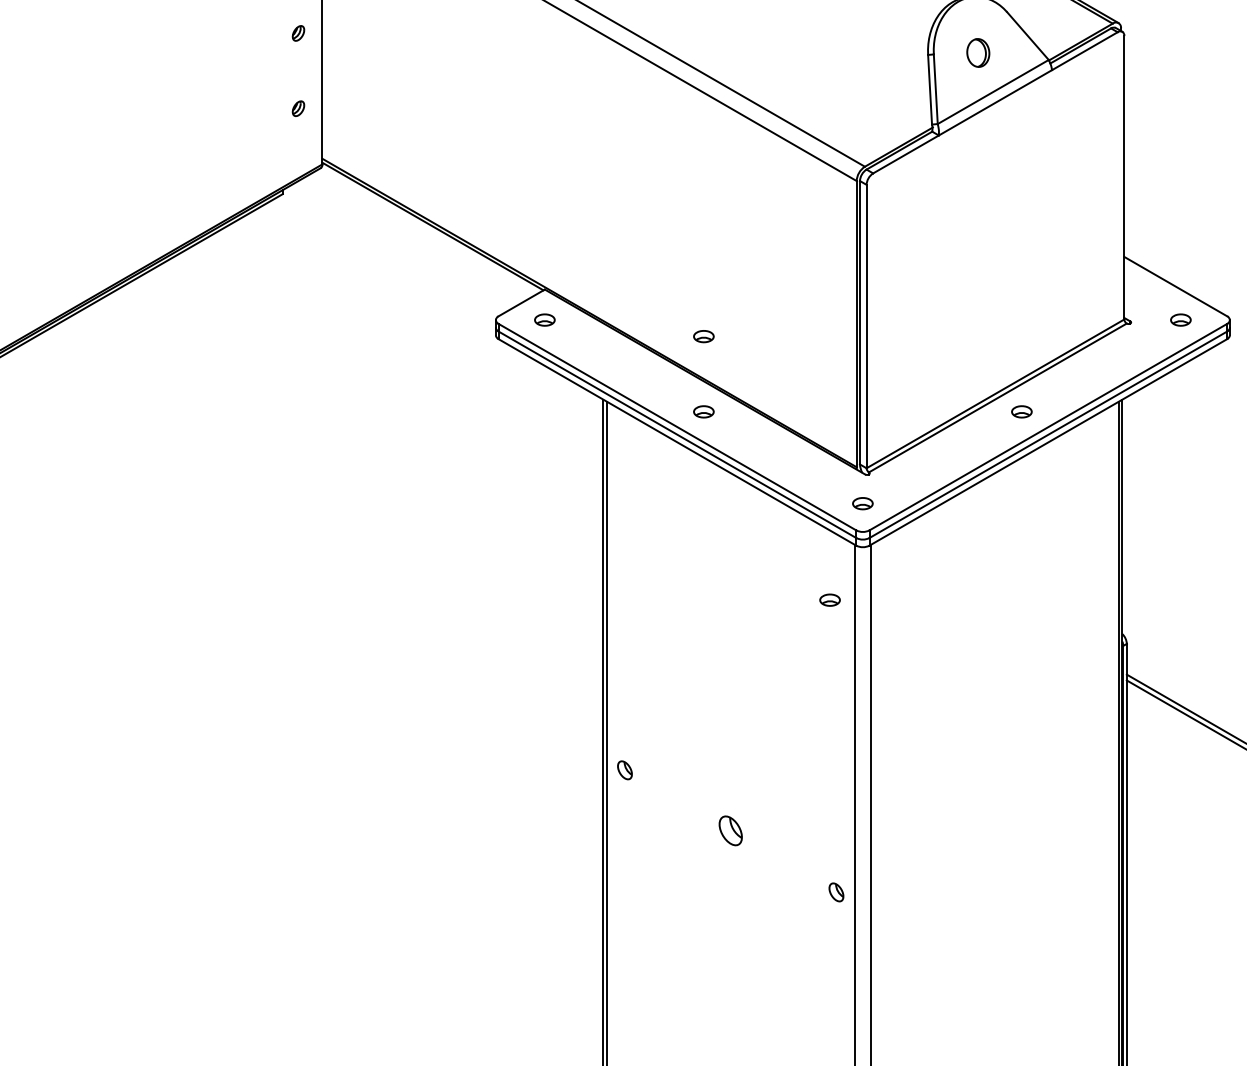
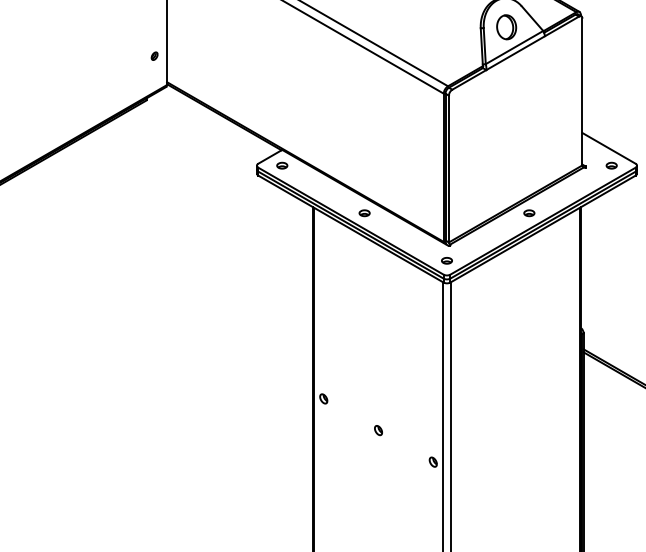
part: (298, 32) -> (154, 16), removed
part: (977, 53) -> (506, 27), size x1.67
part: (703, 337) -> (364, 174), removed
part: (829, 599) -> (429, 310), removed
part: (730, 831) -> (378, 430), size x0.62

